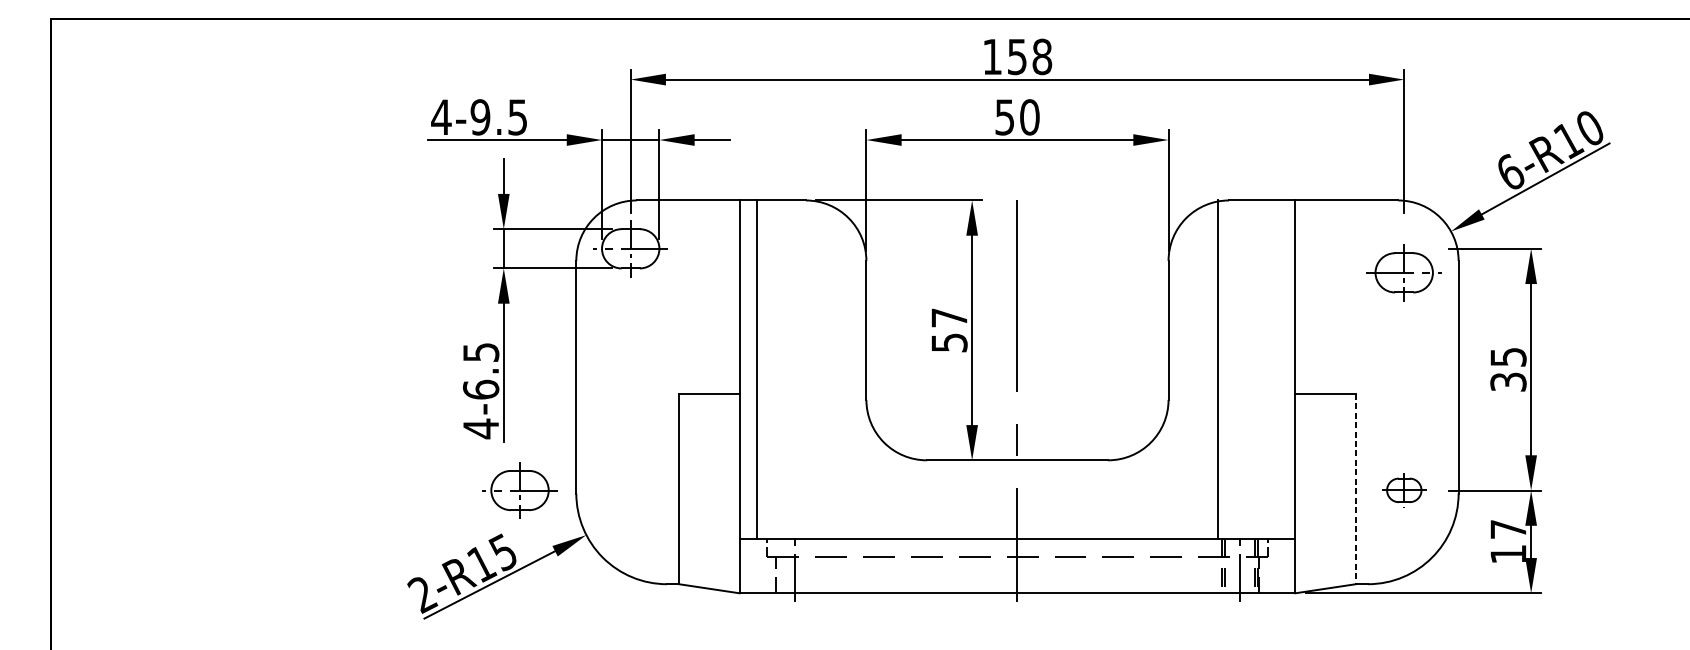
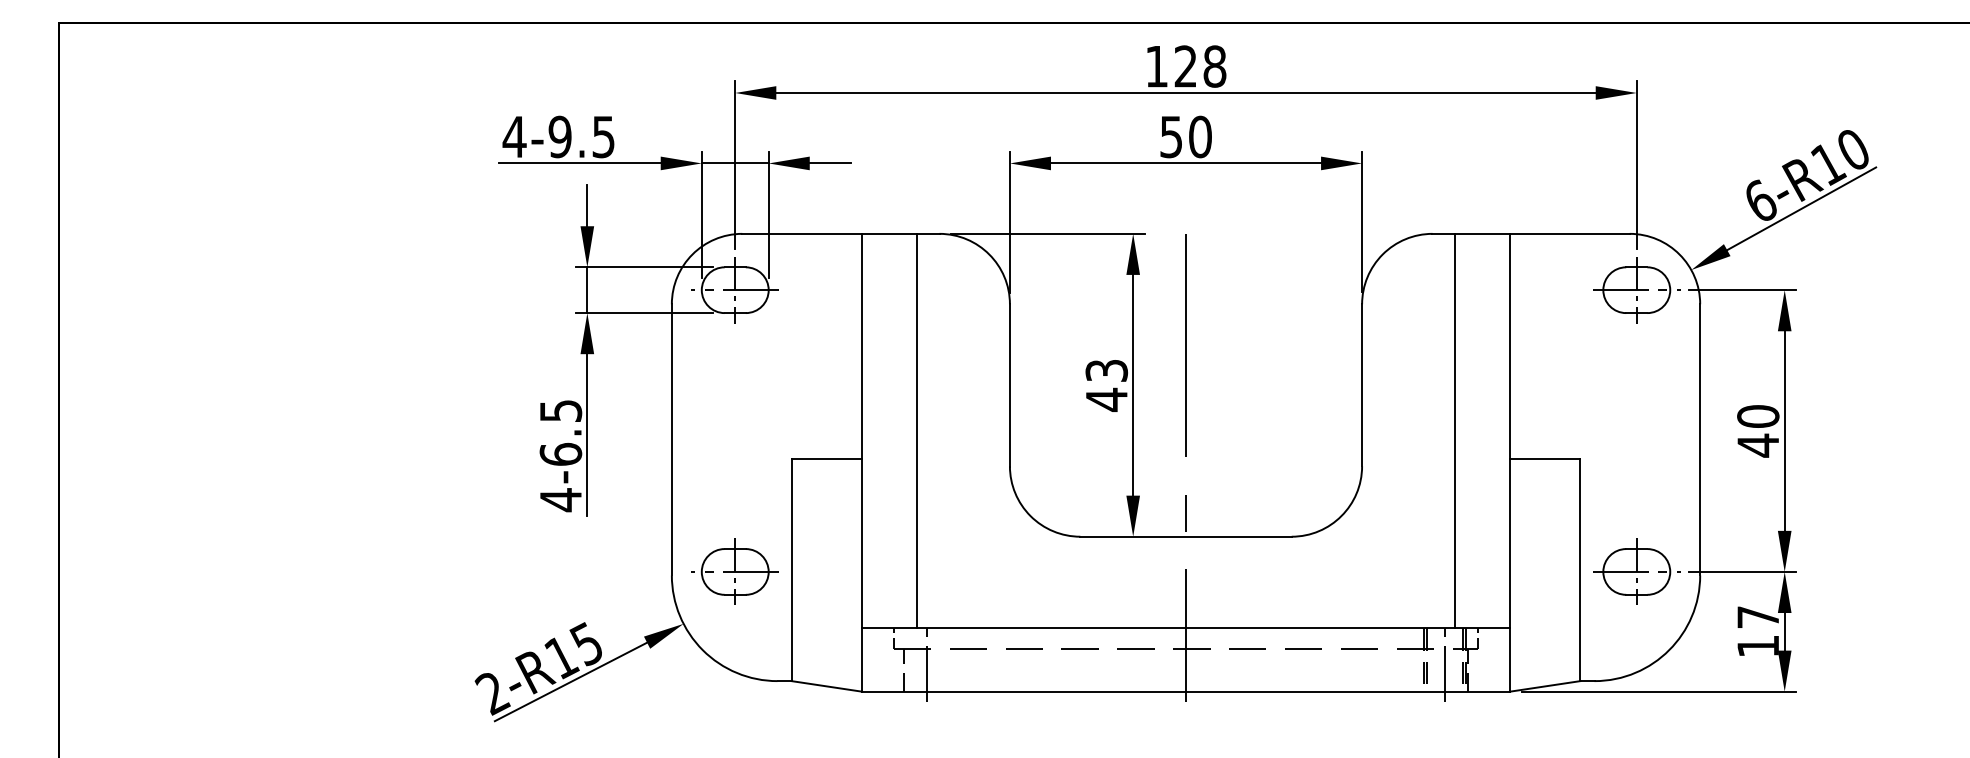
text: (1017, 56) -> (1185, 66), 158 -> 128
part: (1403, 273) -> (1636, 290), moved
text: (949, 330) -> (1106, 385), 57 -> 43
line: (756, 369) -> (916, 430), moved
line: (1218, 369) -> (1455, 430), moved
text: (1508, 370) -> (1758, 431), 35 -> 40
line: (1355, 489) -> (1580, 570), dashed -> solid
part: (519, 490) -> (734, 571), moved
part: (1403, 490) -> (1636, 571), size x1.67

